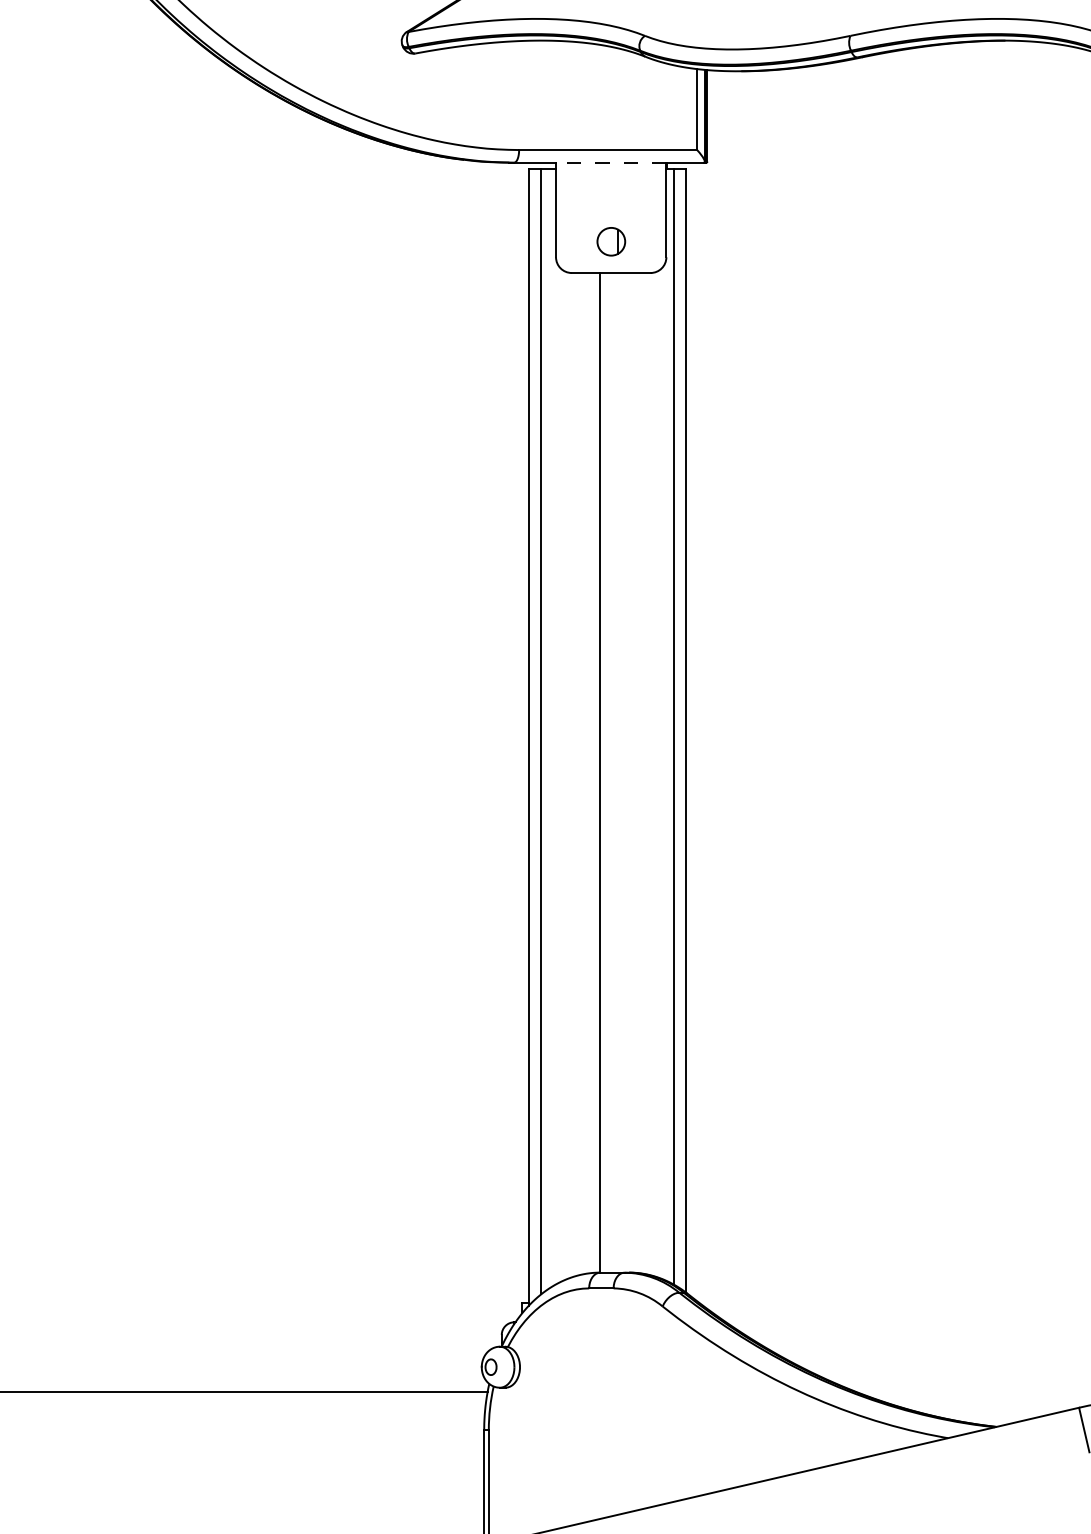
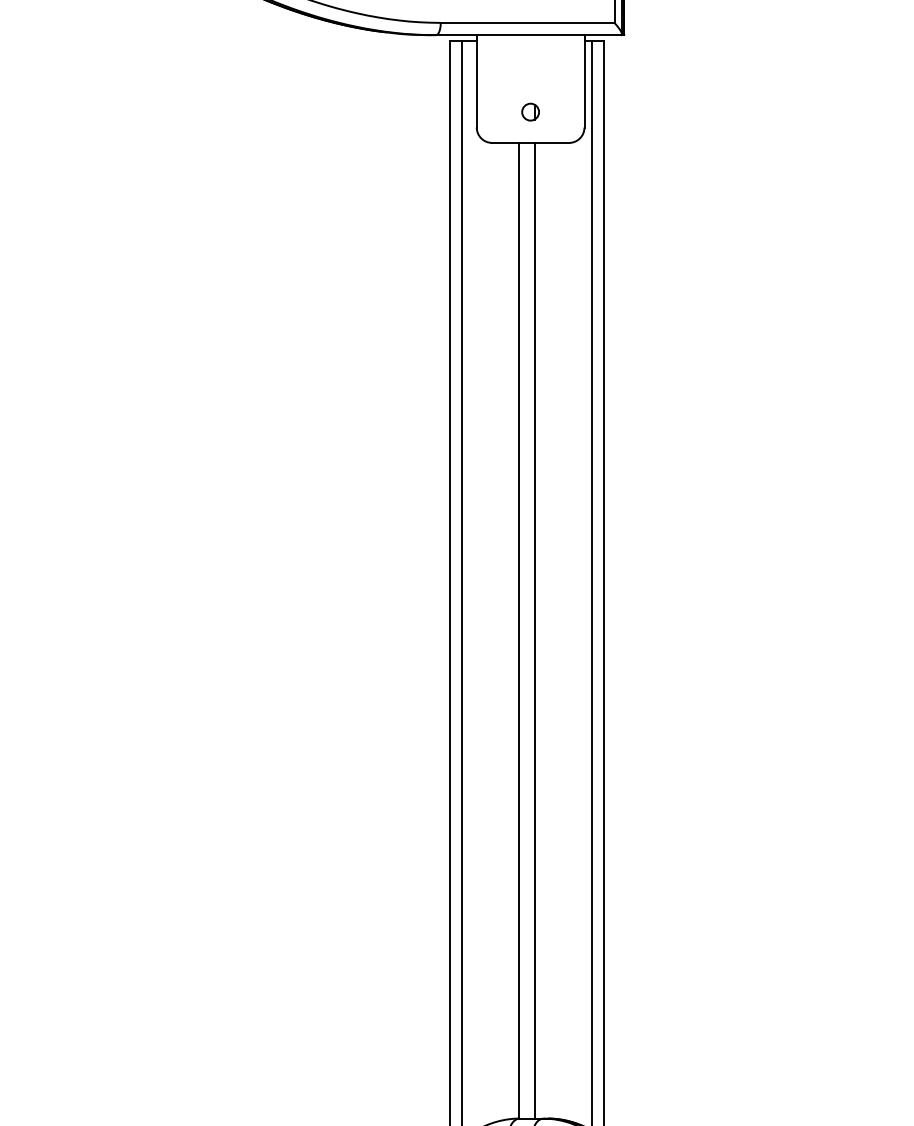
line: (610, 162) -> (529, 35), dashed -> solid
part: (610, 240) -> (529, 111), size x0.62
line: (615, 772) -> (534, 630), added

